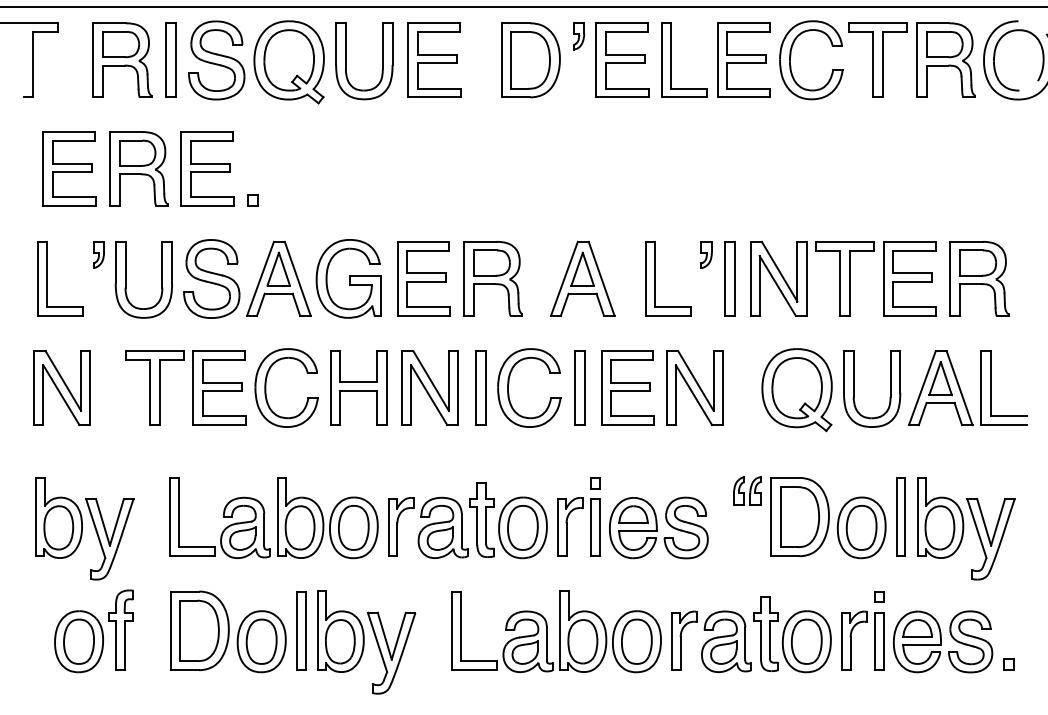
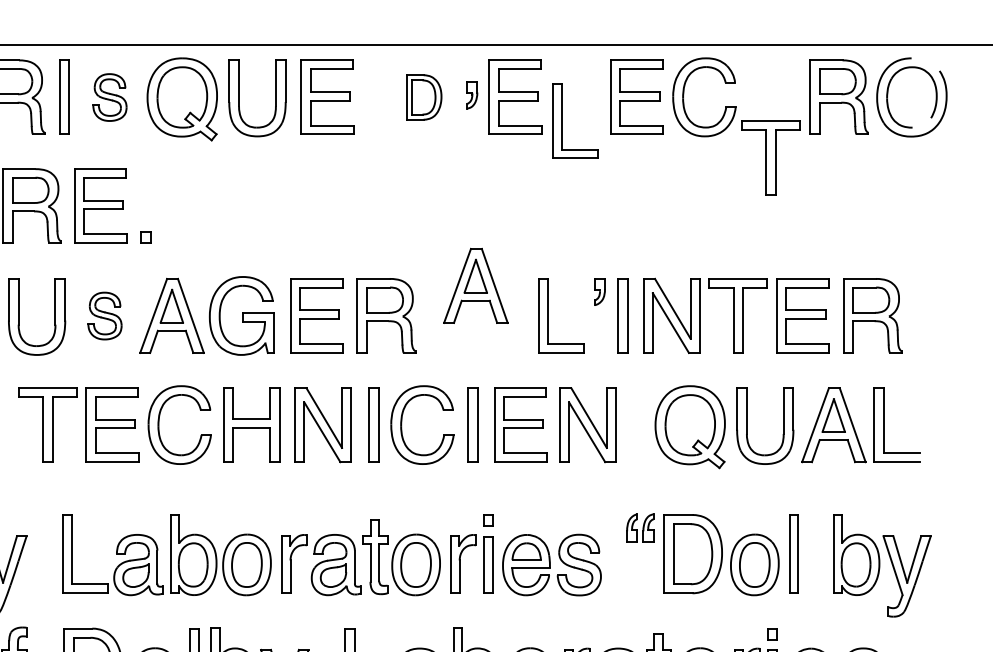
part: (579, 36) -> (472, 95), moved
part: (671, 59) -> (562, 120), moved
part: (877, 59) -> (770, 157), moved
part: (216, 60) -> (109, 97), size x0.6
part: (530, 60) -> (423, 97), size x0.6
part: (211, 278) -> (104, 315), size x0.6
part: (582, 278) -> (475, 285), moved
part: (966, 528) -> (882, 565), moved

